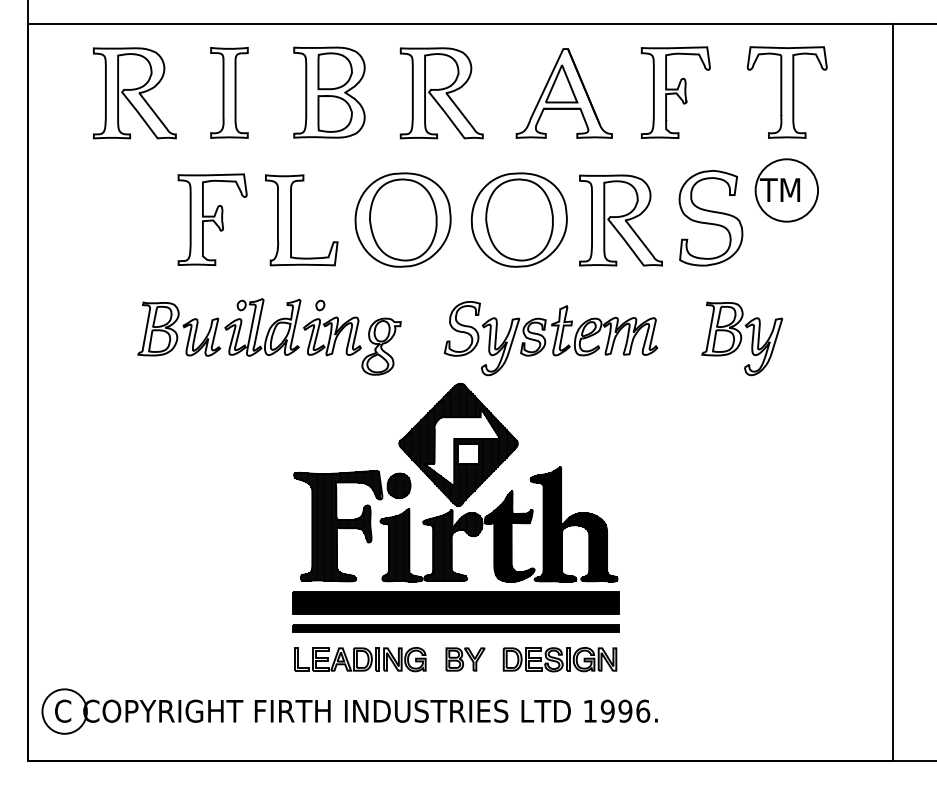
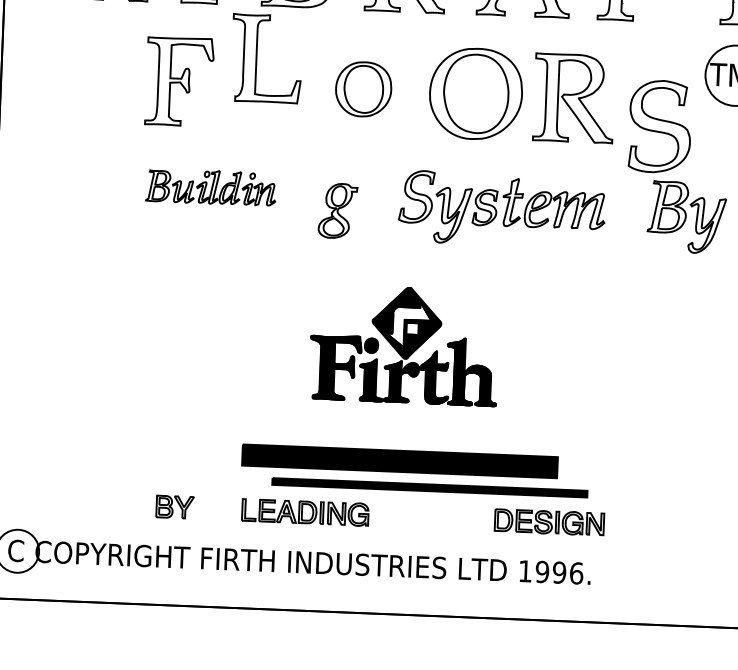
part: (710, 218) -> (659, 126), moved
part: (402, 219) -> (363, 88), size x0.6
part: (291, 220) -> (256, 58), moved
part: (249, 327) -> (211, 187), size x0.6
part: (455, 482) -> (404, 345), size x0.6
part: (455, 628) -> (429, 487), moved
part: (465, 659) -> (175, 507), moved
part: (559, 659) -> (548, 522), moved

